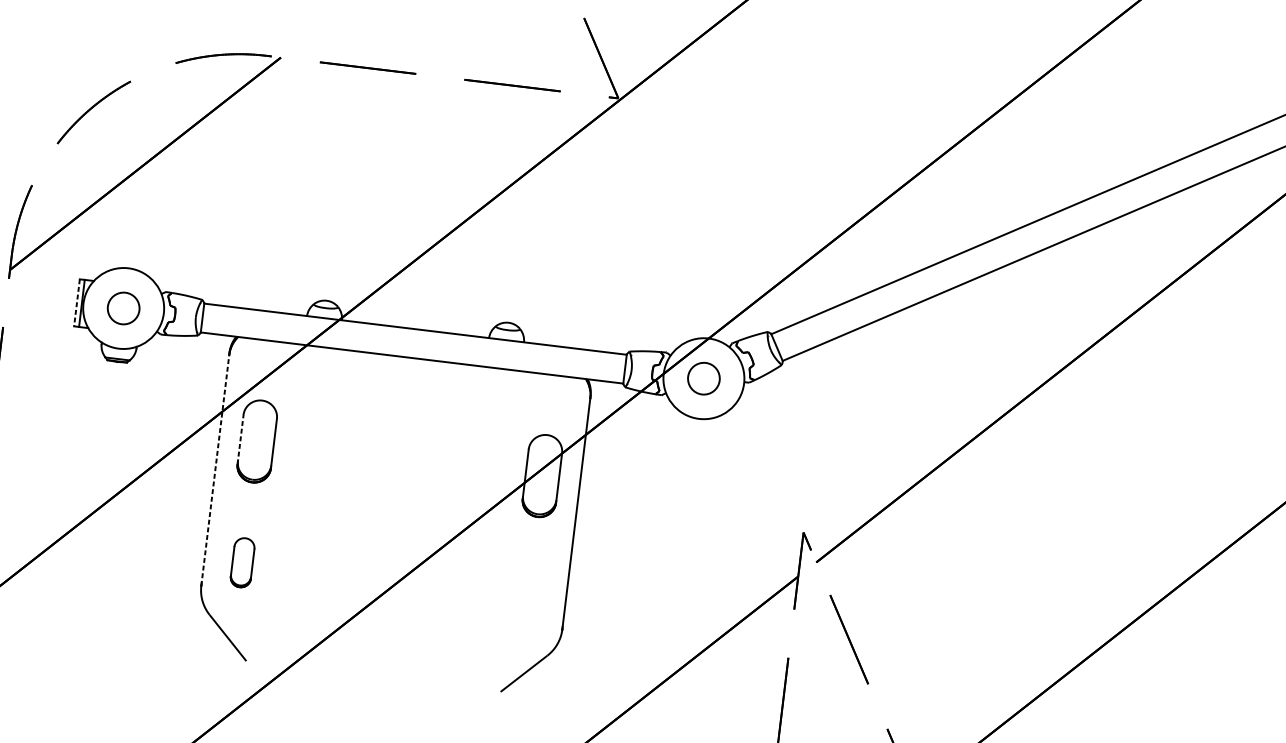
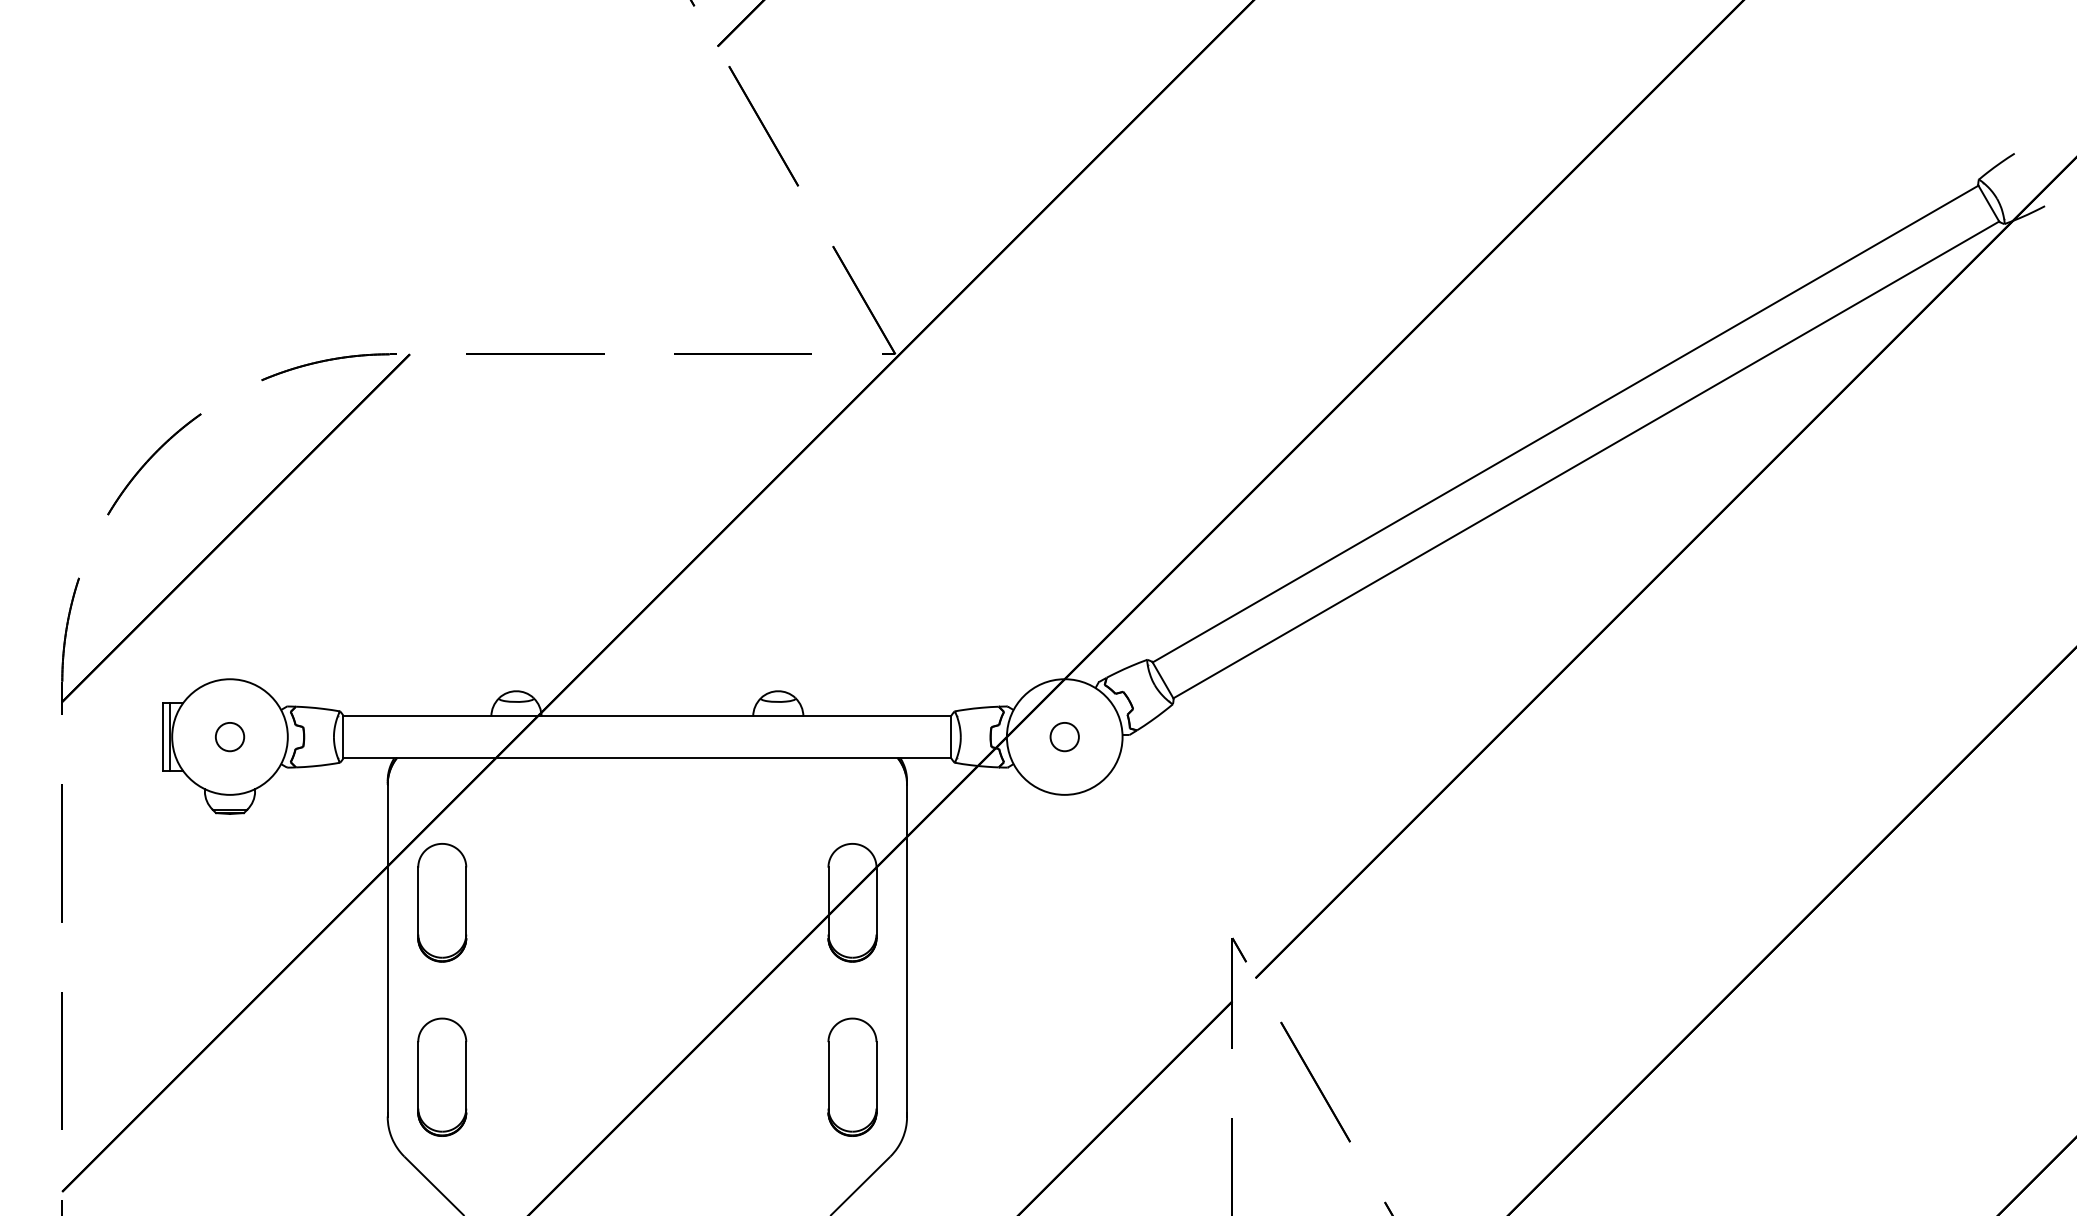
line: (76, 303) -> (162, 737), dashed -> solid
circle: (123, 308) -> (229, 736), size x0.62
circle: (703, 378) -> (1064, 736), size x0.62
line: (240, 439) -> (418, 902), dashed -> solid
line: (215, 470) -> (387, 950), dashed -> solid
part: (242, 562) -> (442, 1076), size x1.67
part: (527, 596) -> (852, 1076), added

